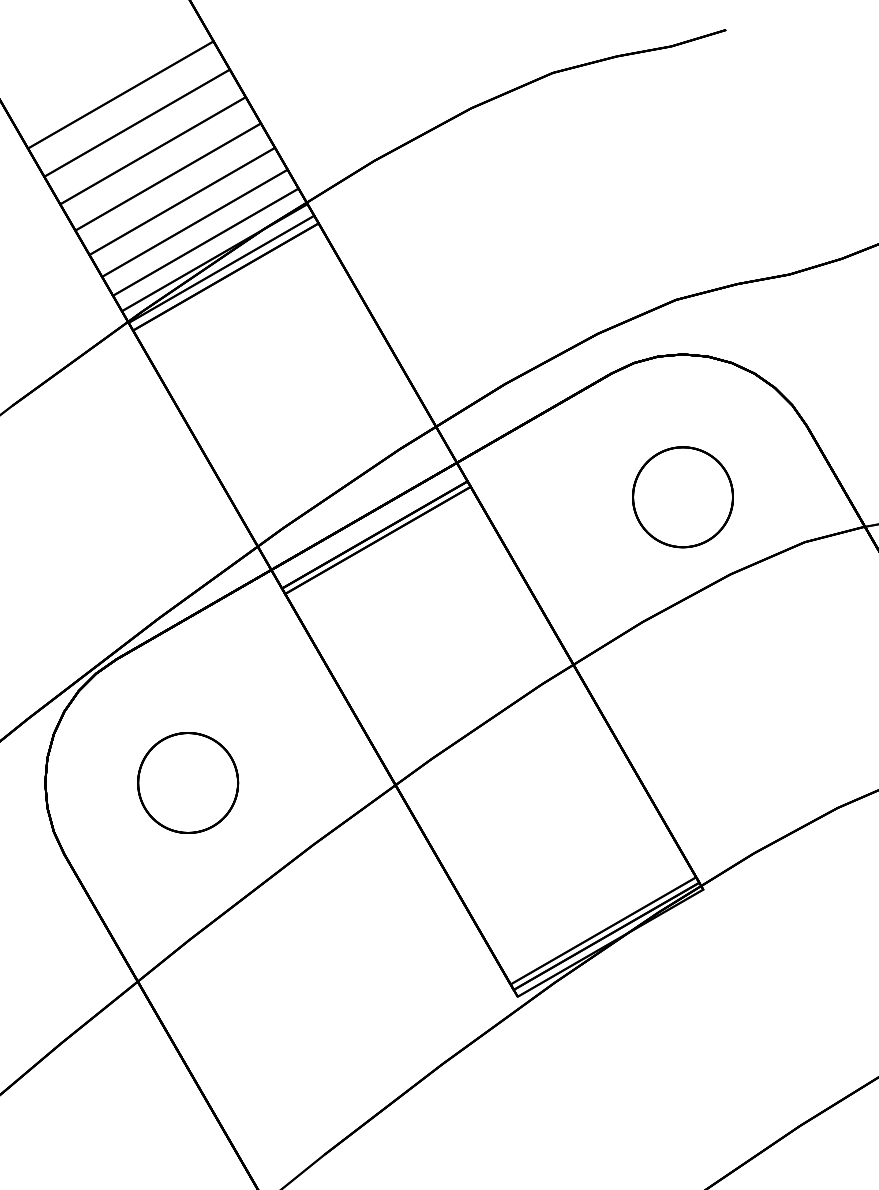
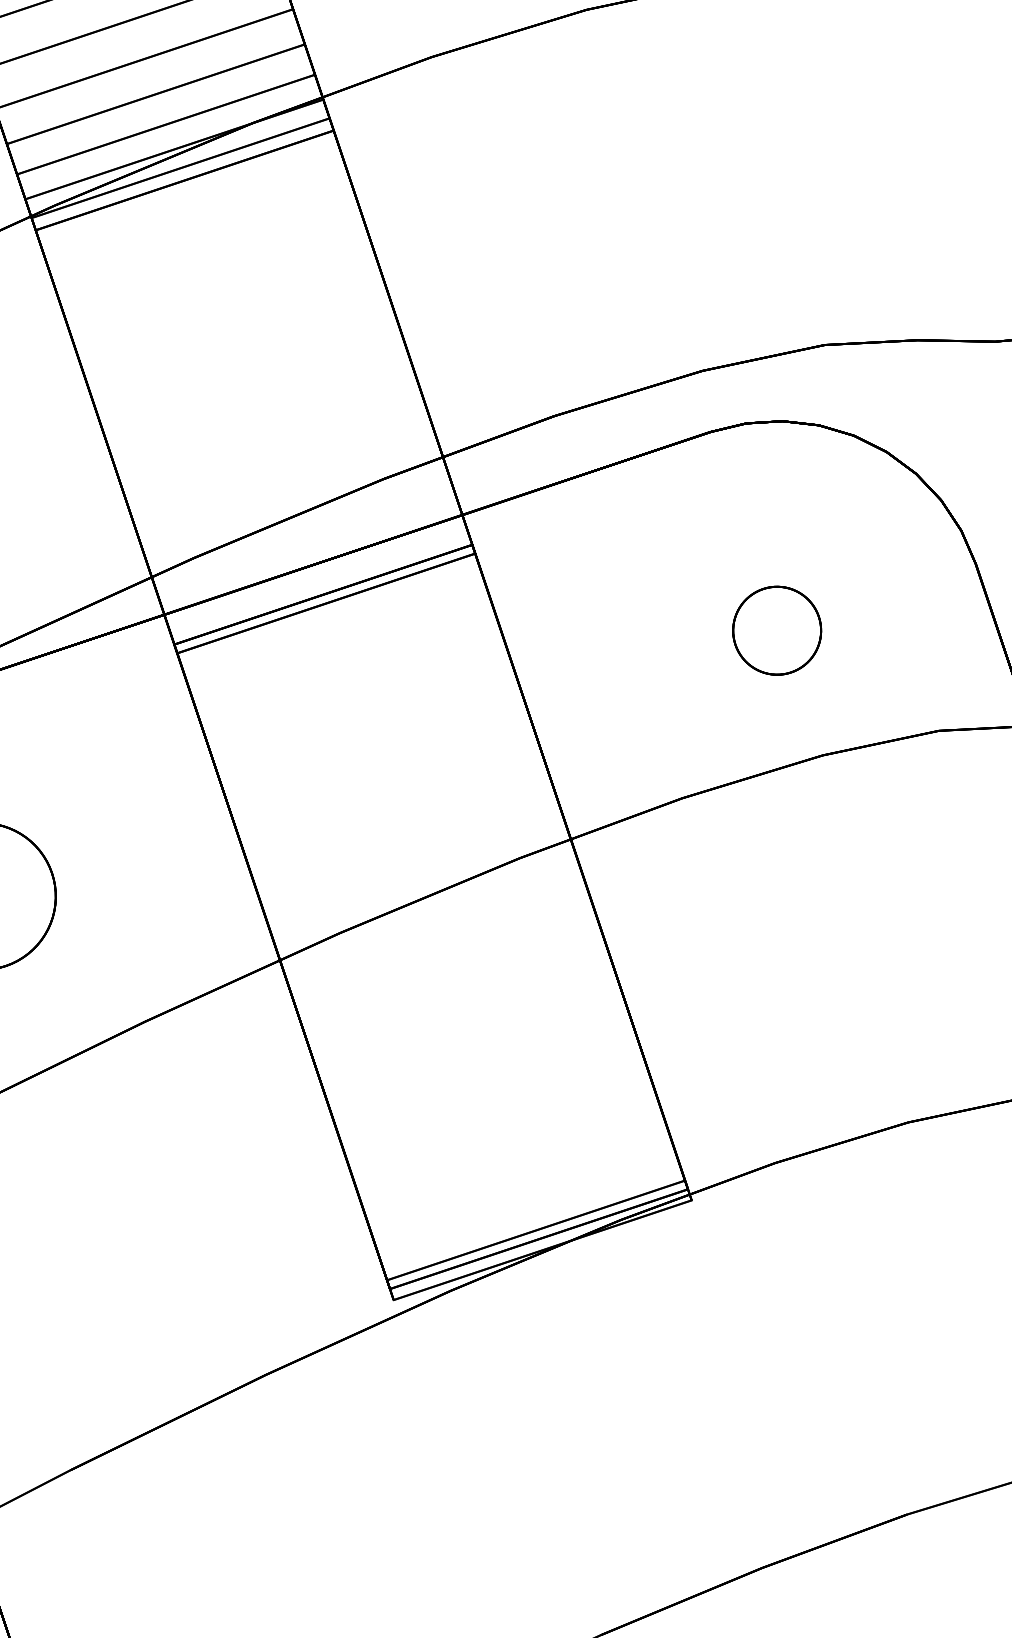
part: (682, 497) -> (776, 630), size x0.6

